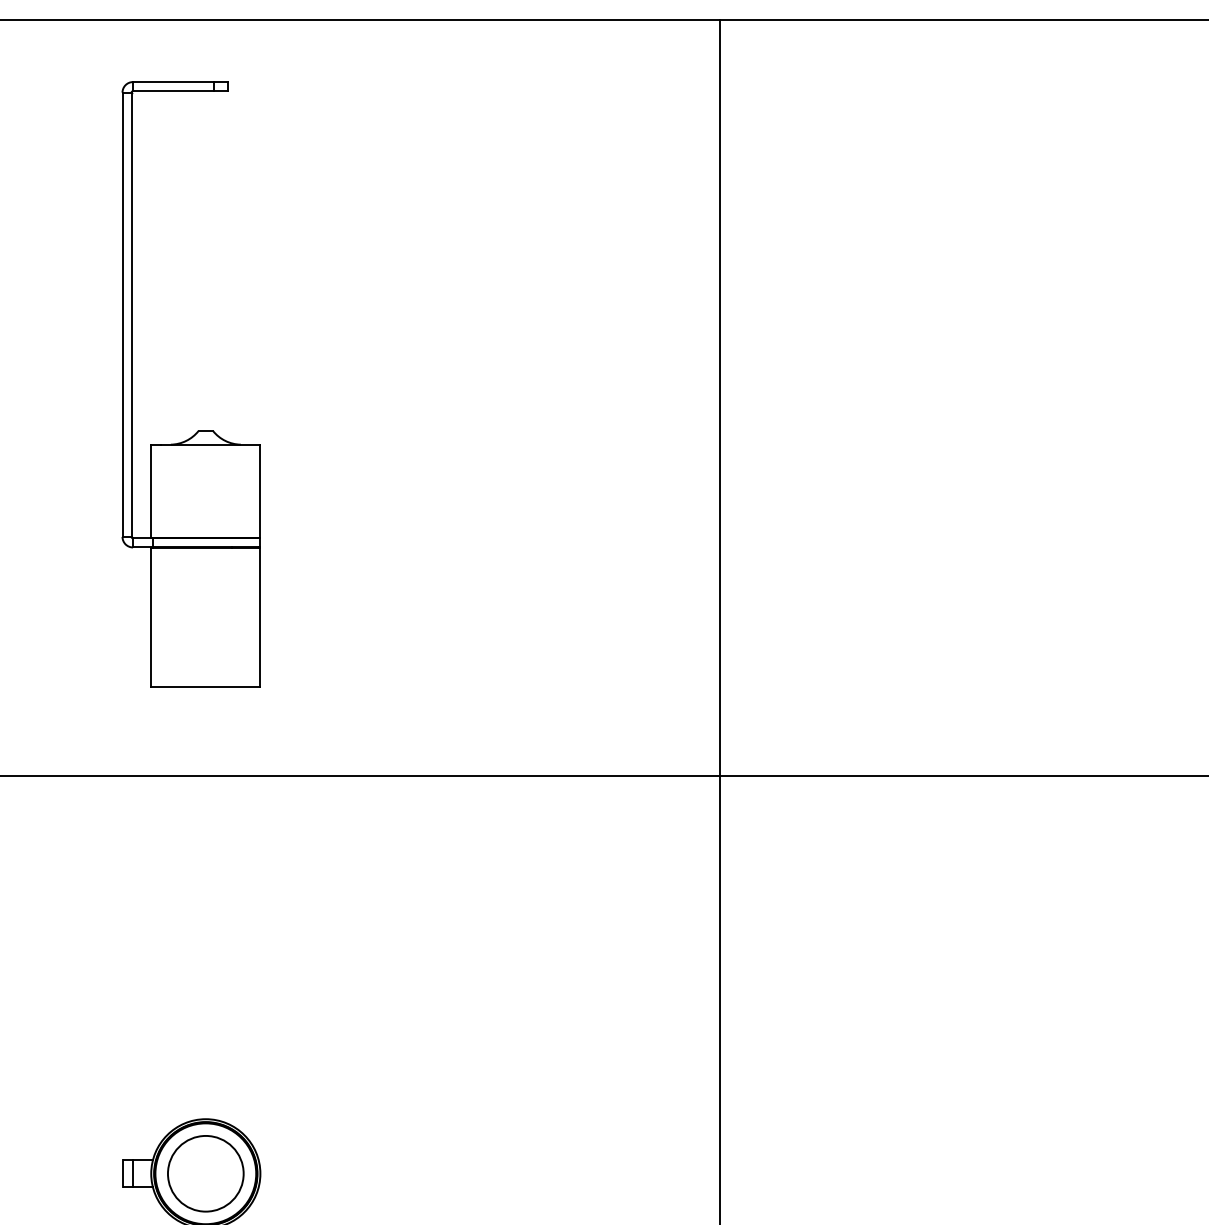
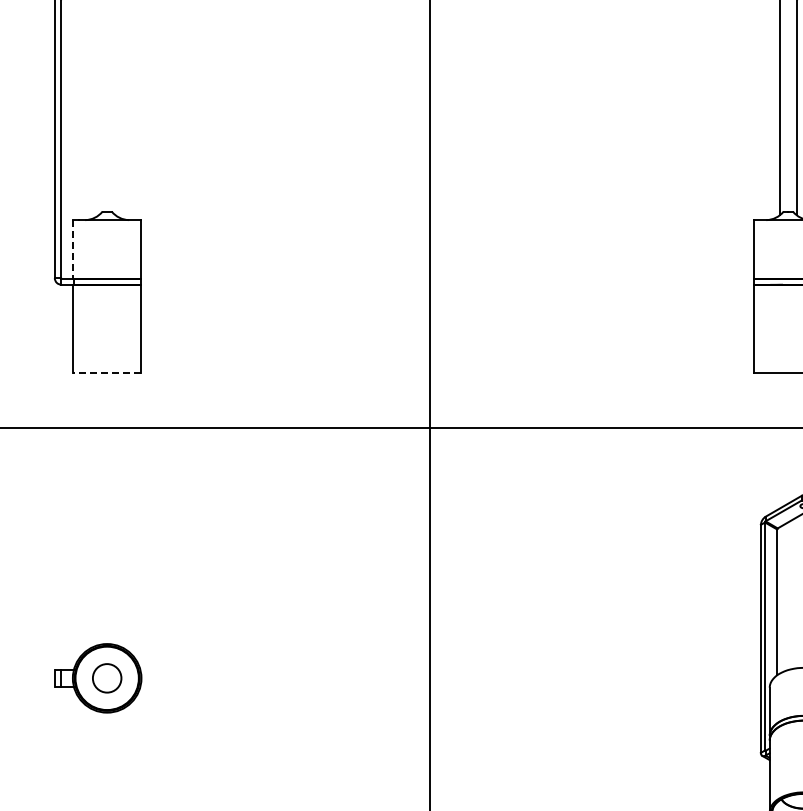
line: (150, 492) -> (72, 250), solid -> dashed
line: (204, 687) -> (106, 372), solid -> dashed
circle: (204, 1174) -> (106, 678), size x0.6

